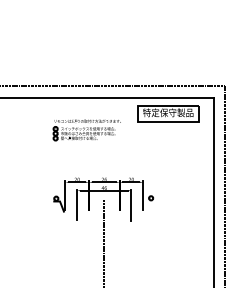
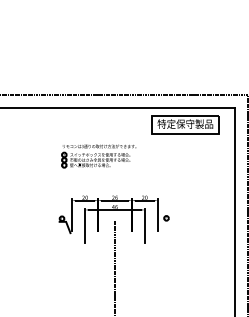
part: (86, 130) -> (98, 156), moved

